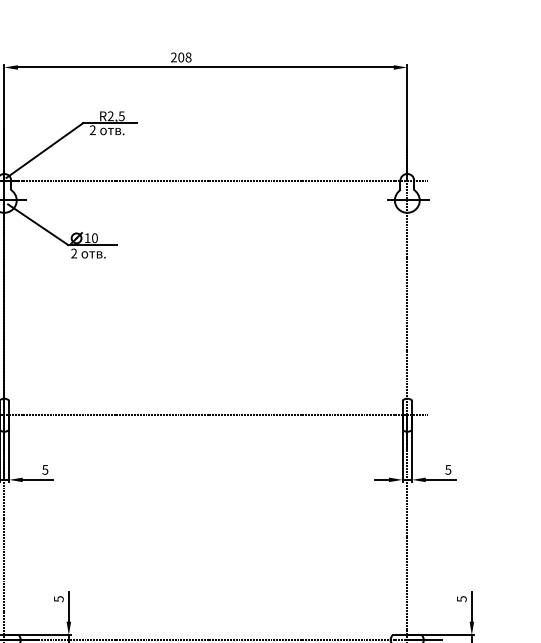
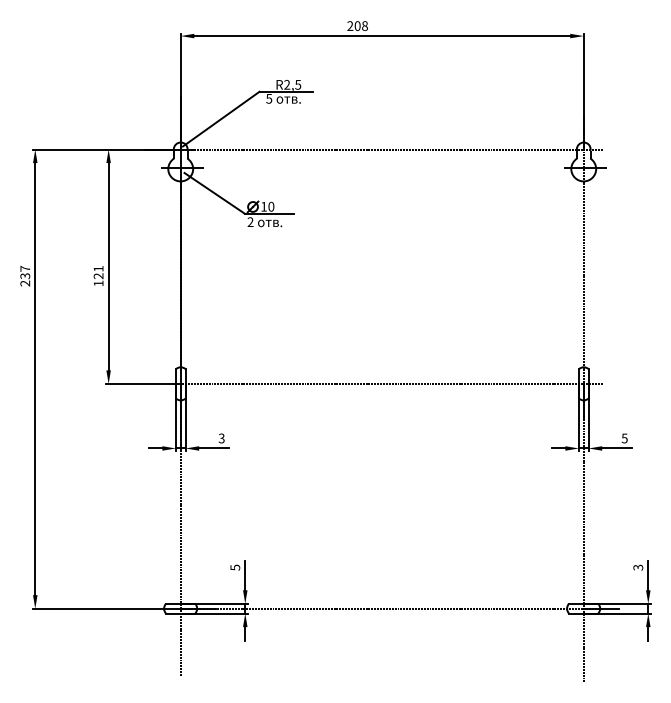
text: (93, 129) -> (269, 98), 2 -> 5
text: (45, 468) -> (221, 437), 5 -> 3
text: (461, 598) -> (637, 567), 5 -> 3

